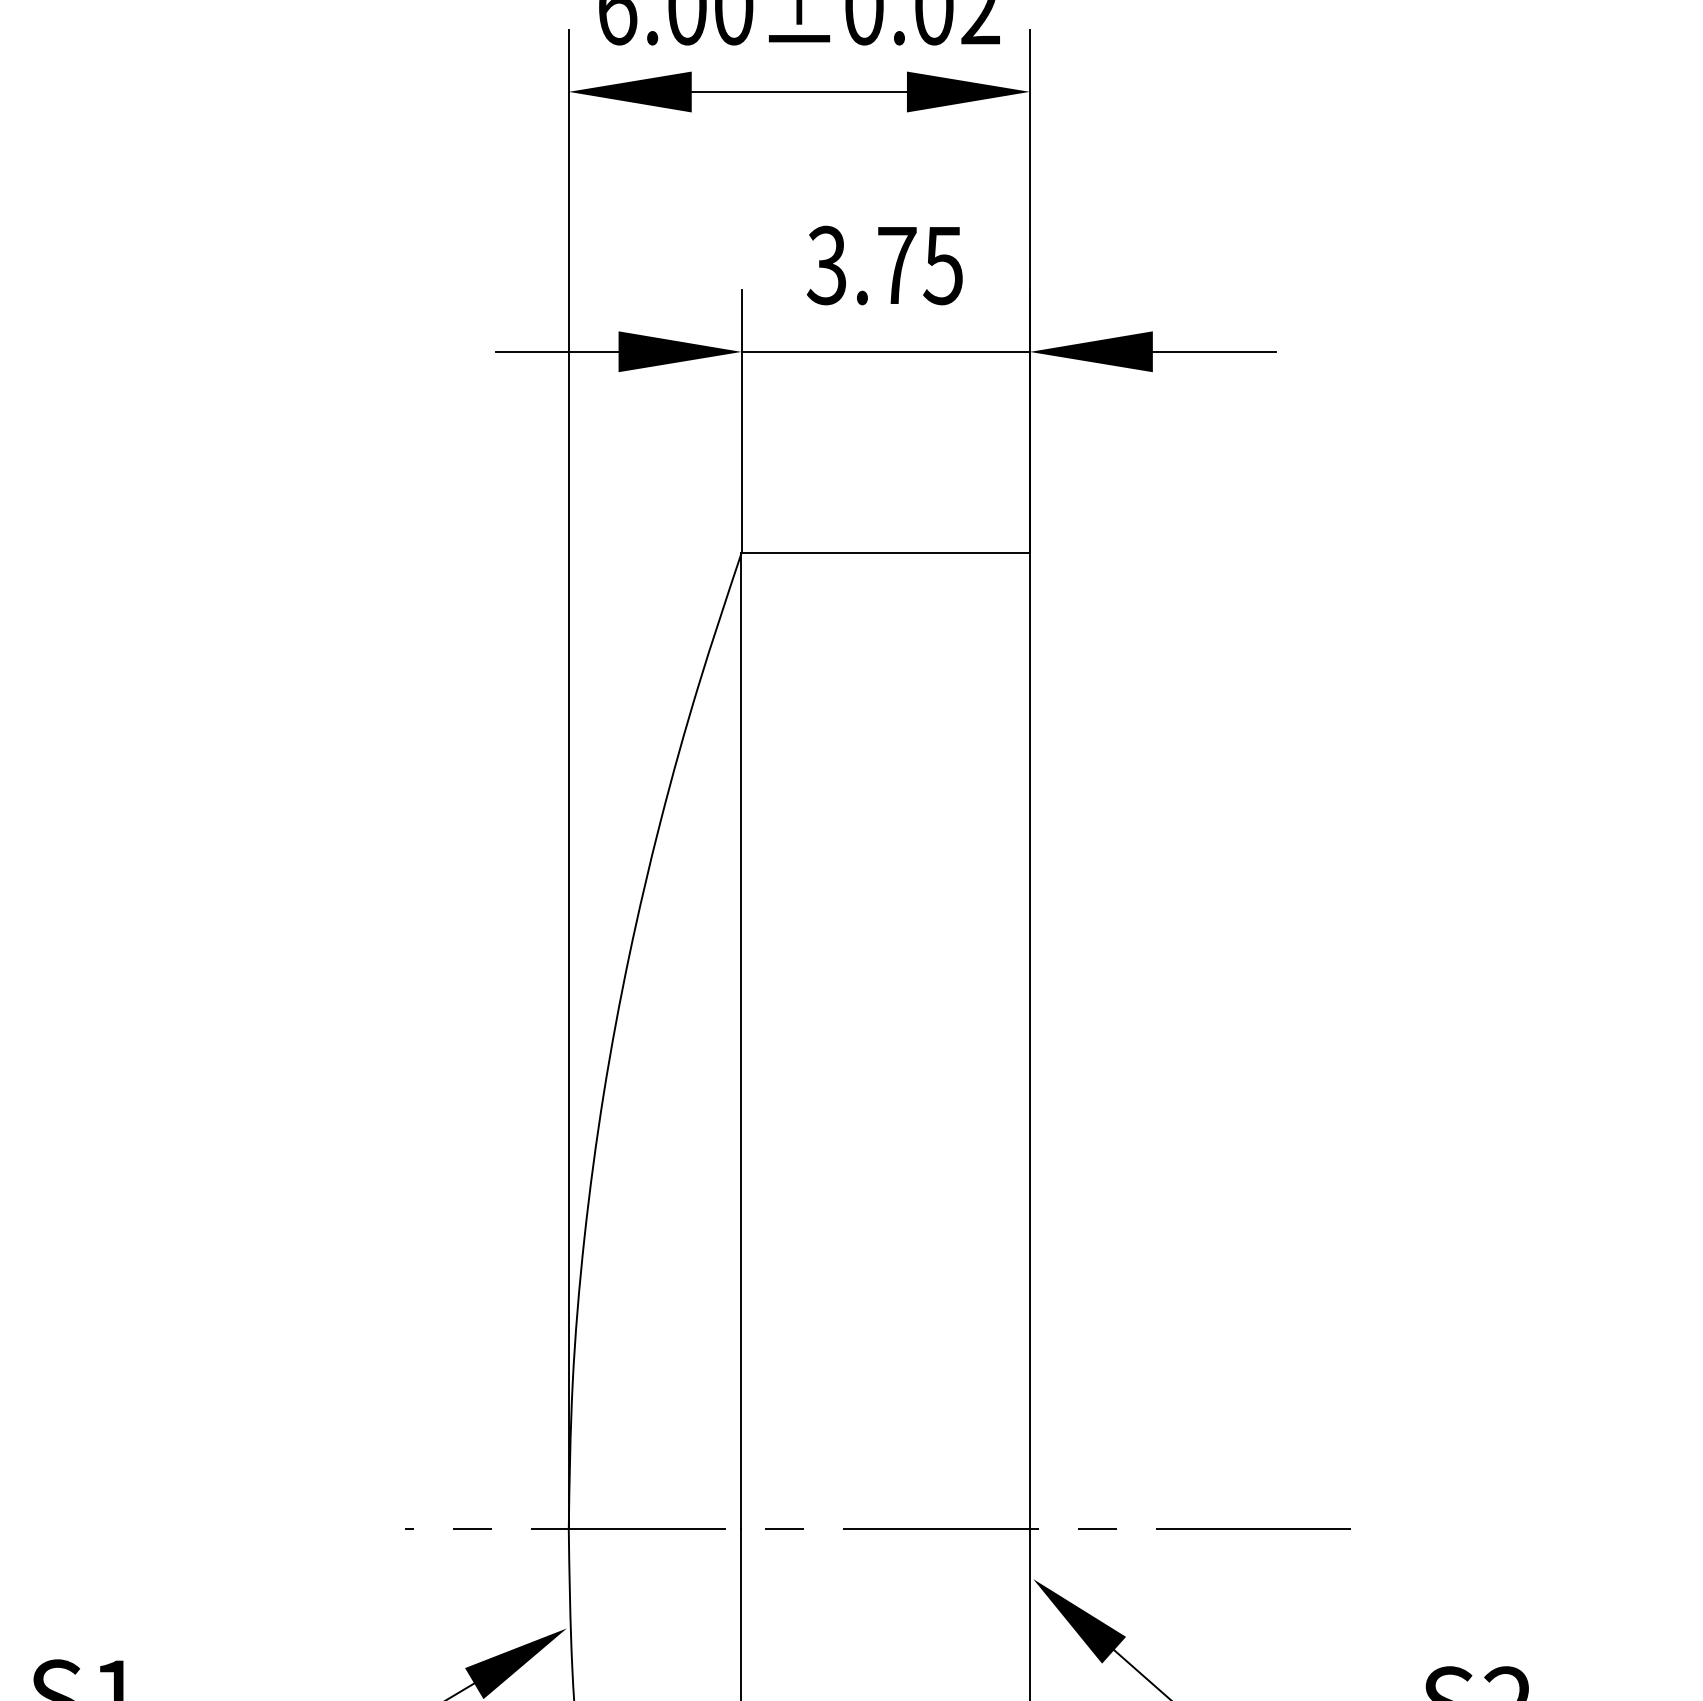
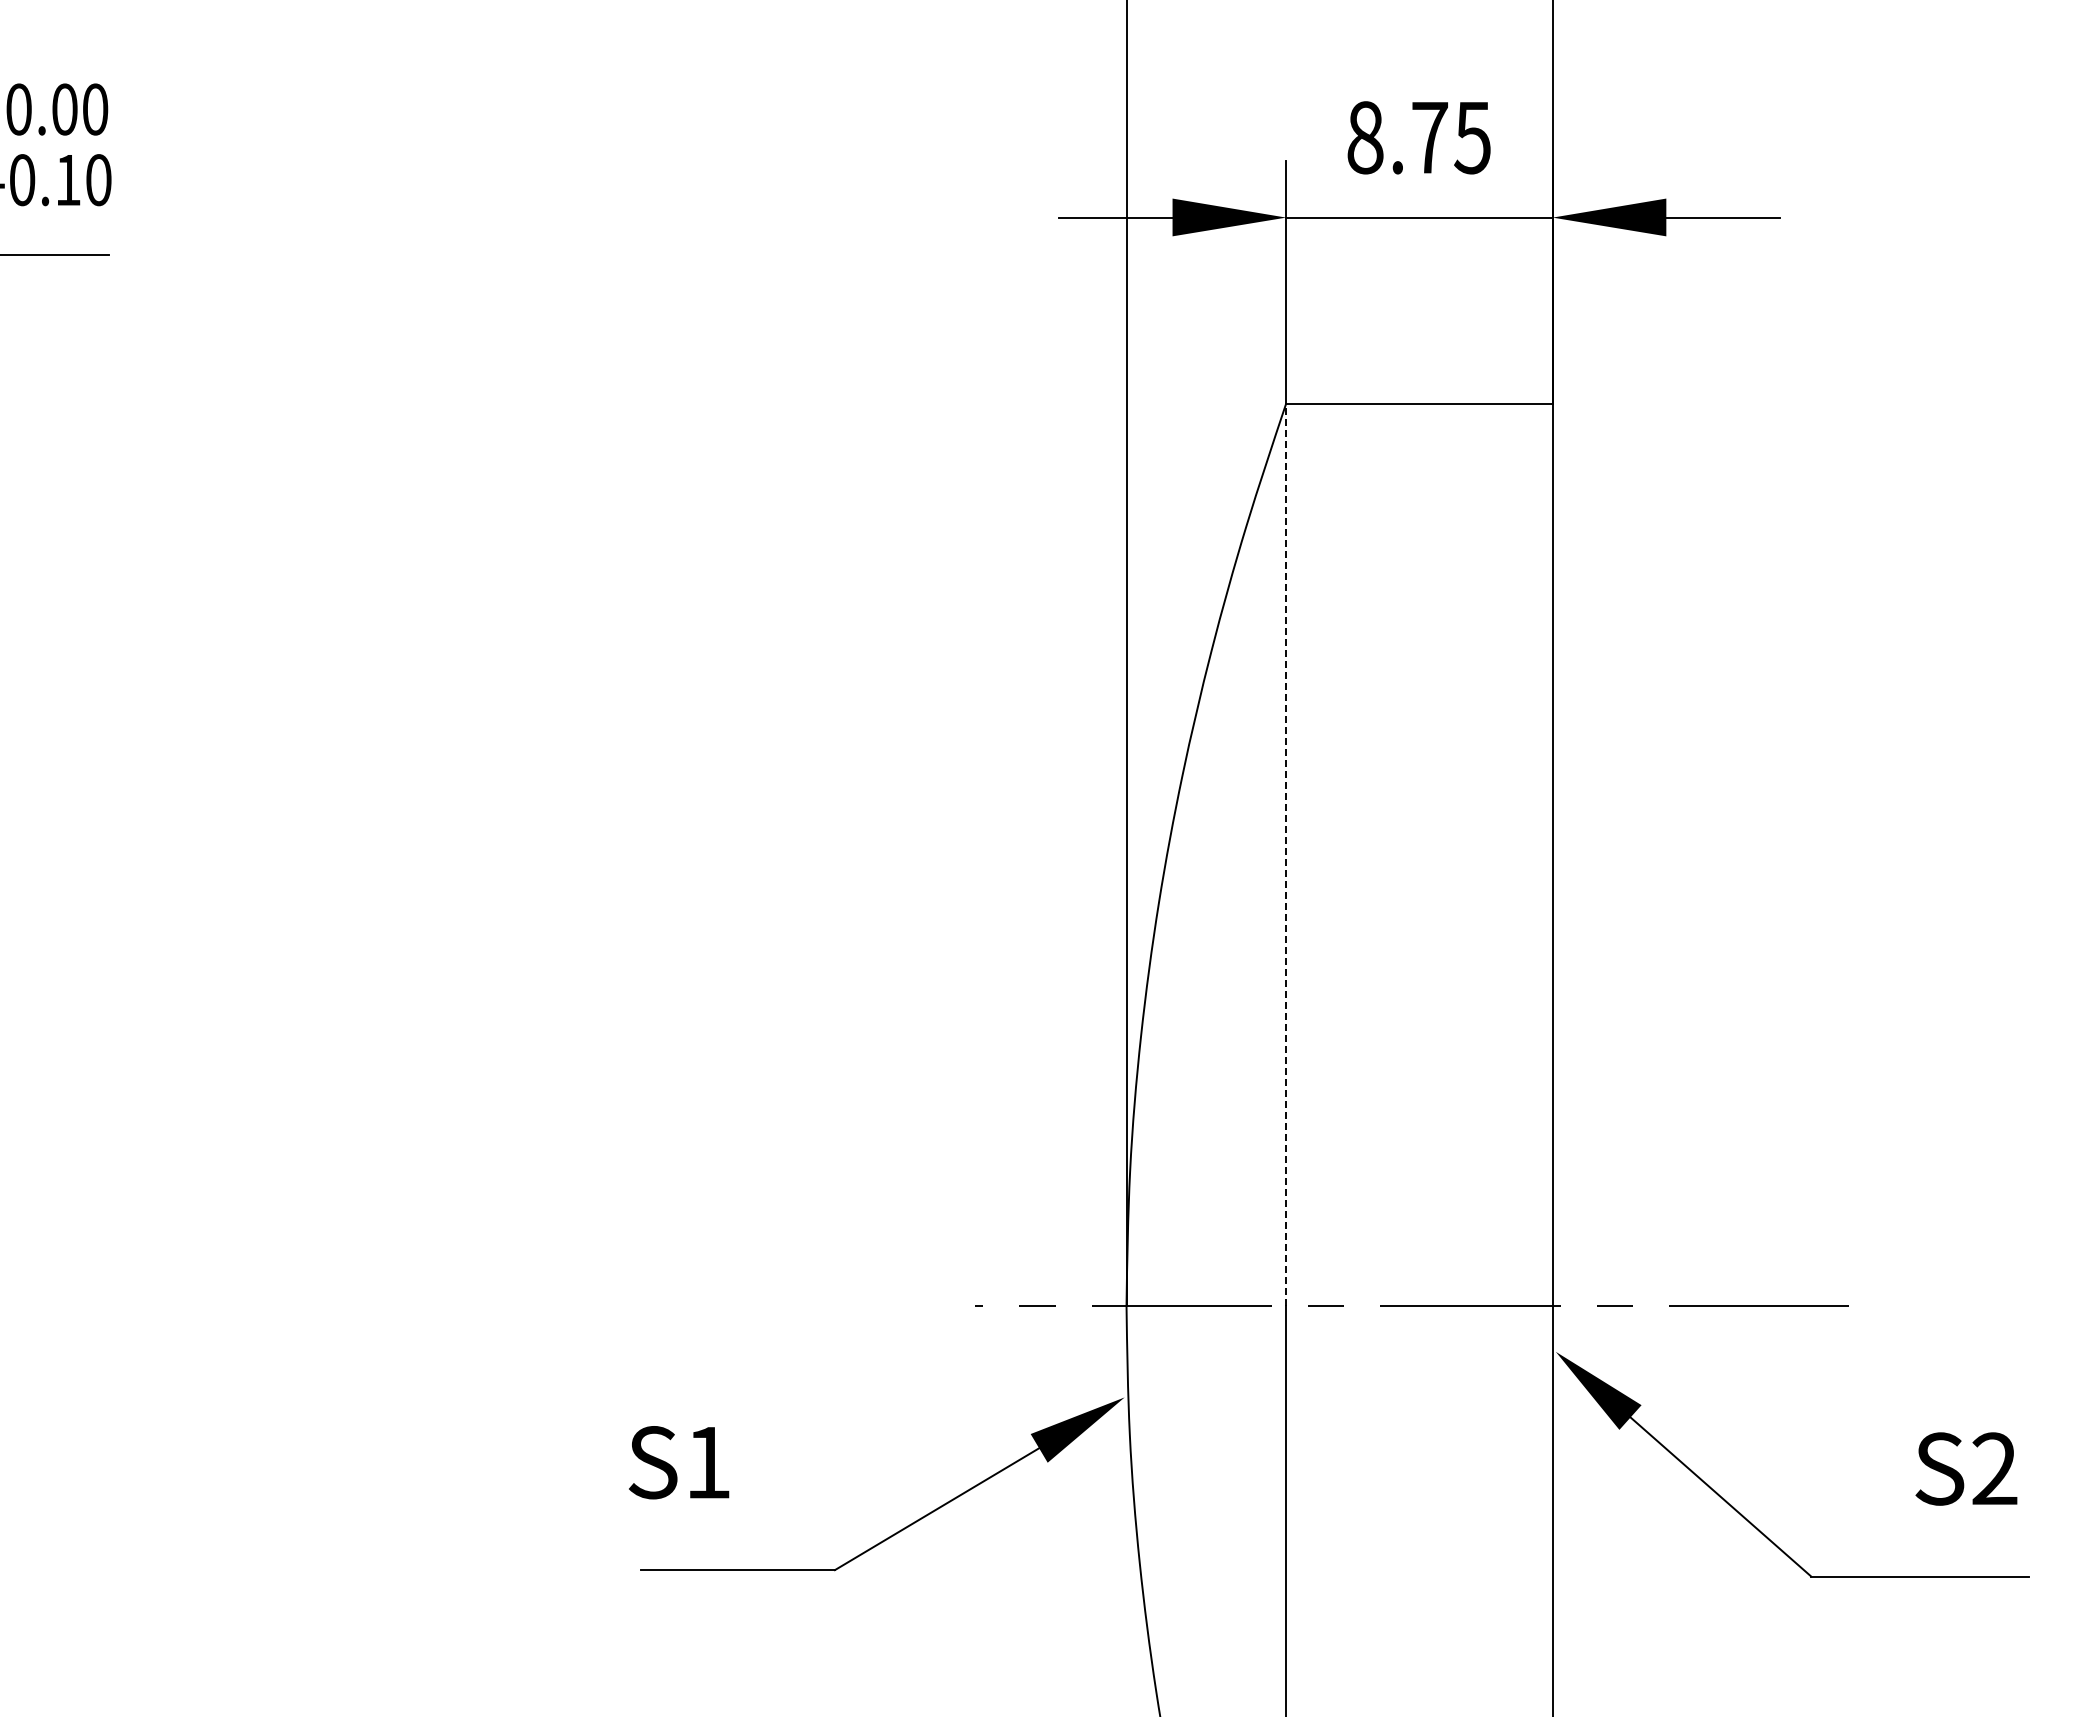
text: (826, 265) -> (1364, 137), 3.75 -> 8.75
line: (741, 1041) -> (1286, 854), solid -> dashed

